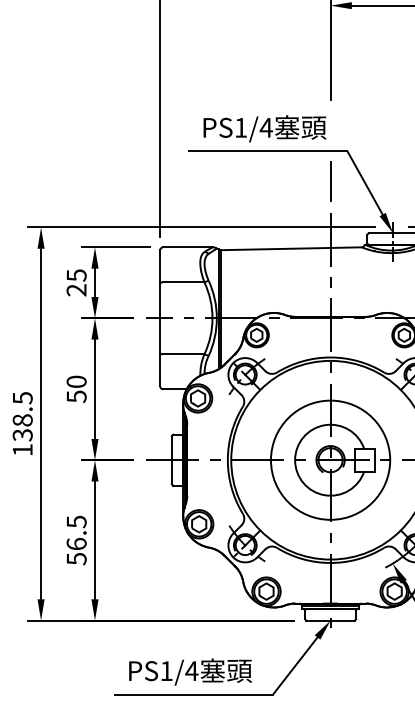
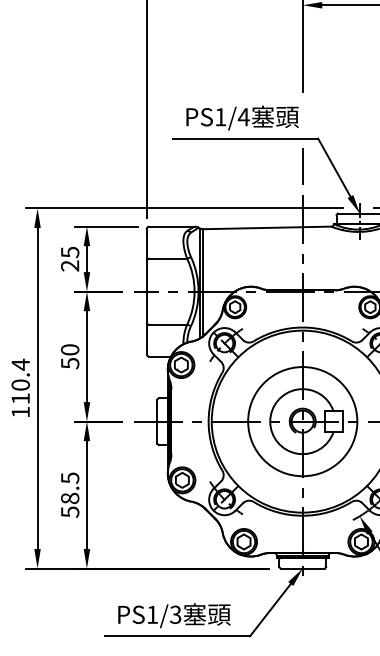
text: (22, 416) -> (20, 381), 138.5 -> 110.4
text: (77, 544) -> (70, 498), 56.5 -> 58.5
text: (191, 670) -> (175, 614), PS1/4 -> PS1/3

